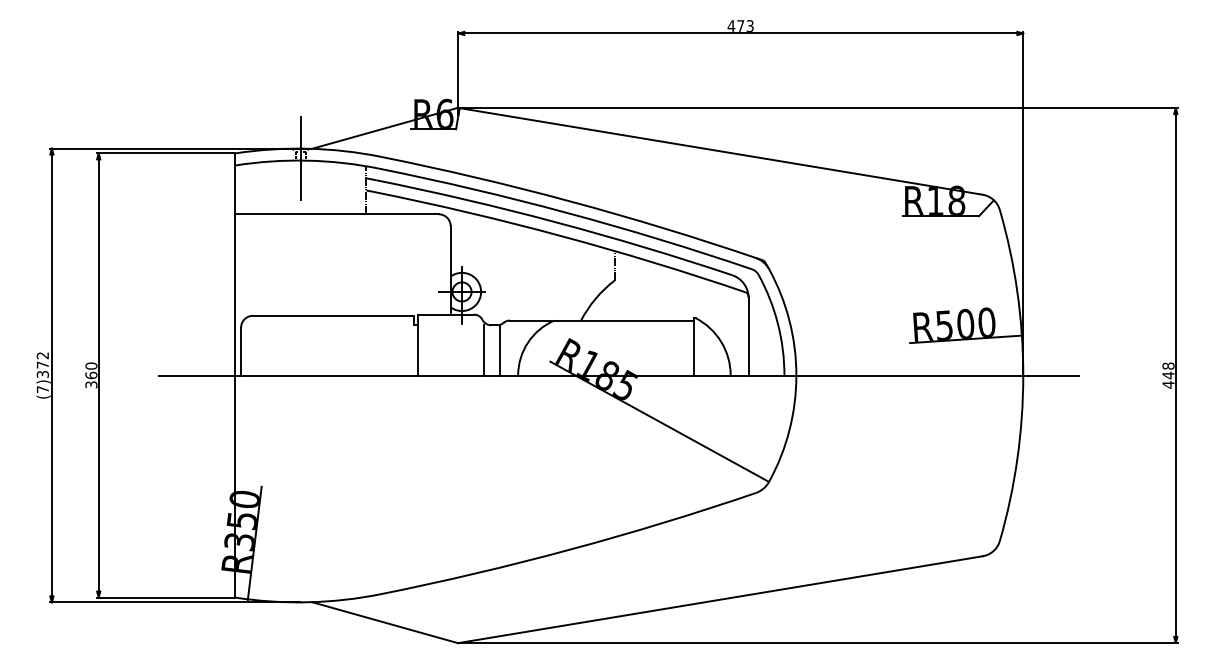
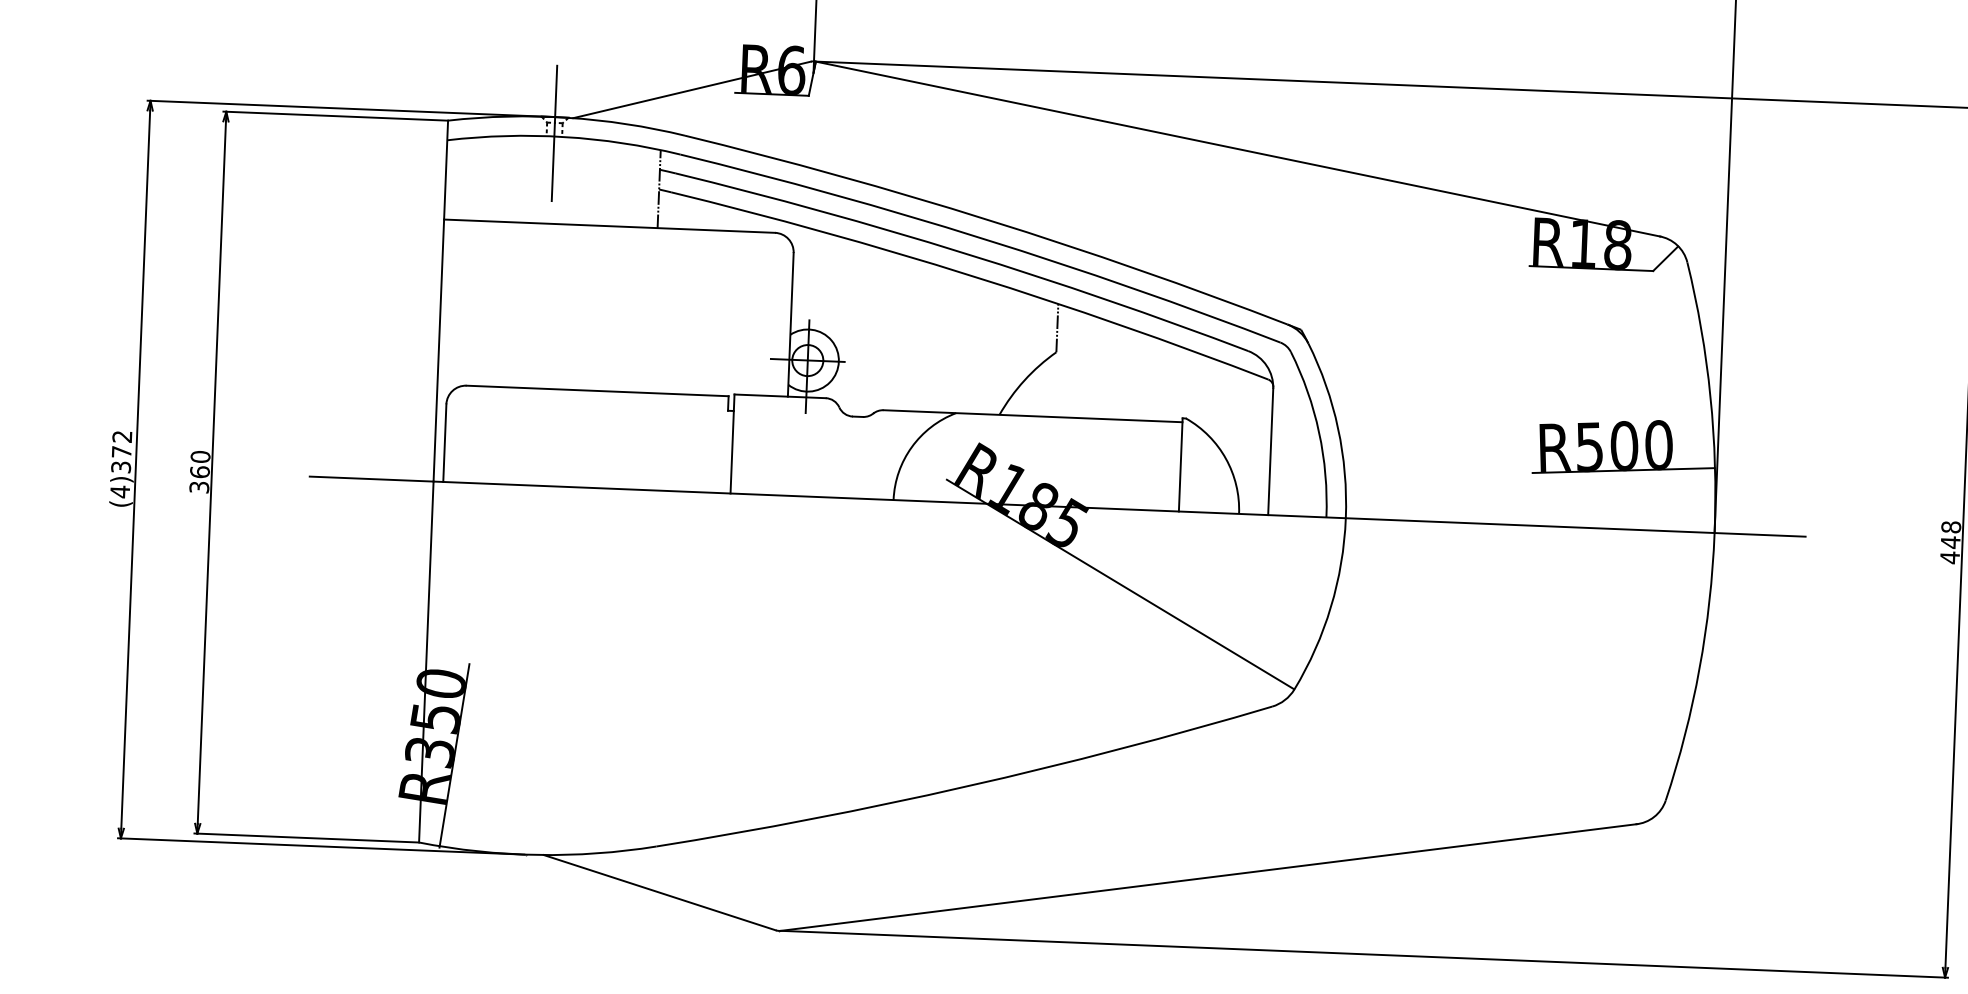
line: (483, 350) -> (838, 457), removed
line: (500, 350) -> (866, 458), removed
text: (42, 389) -> (119, 491), (7)372 -> (4)372

